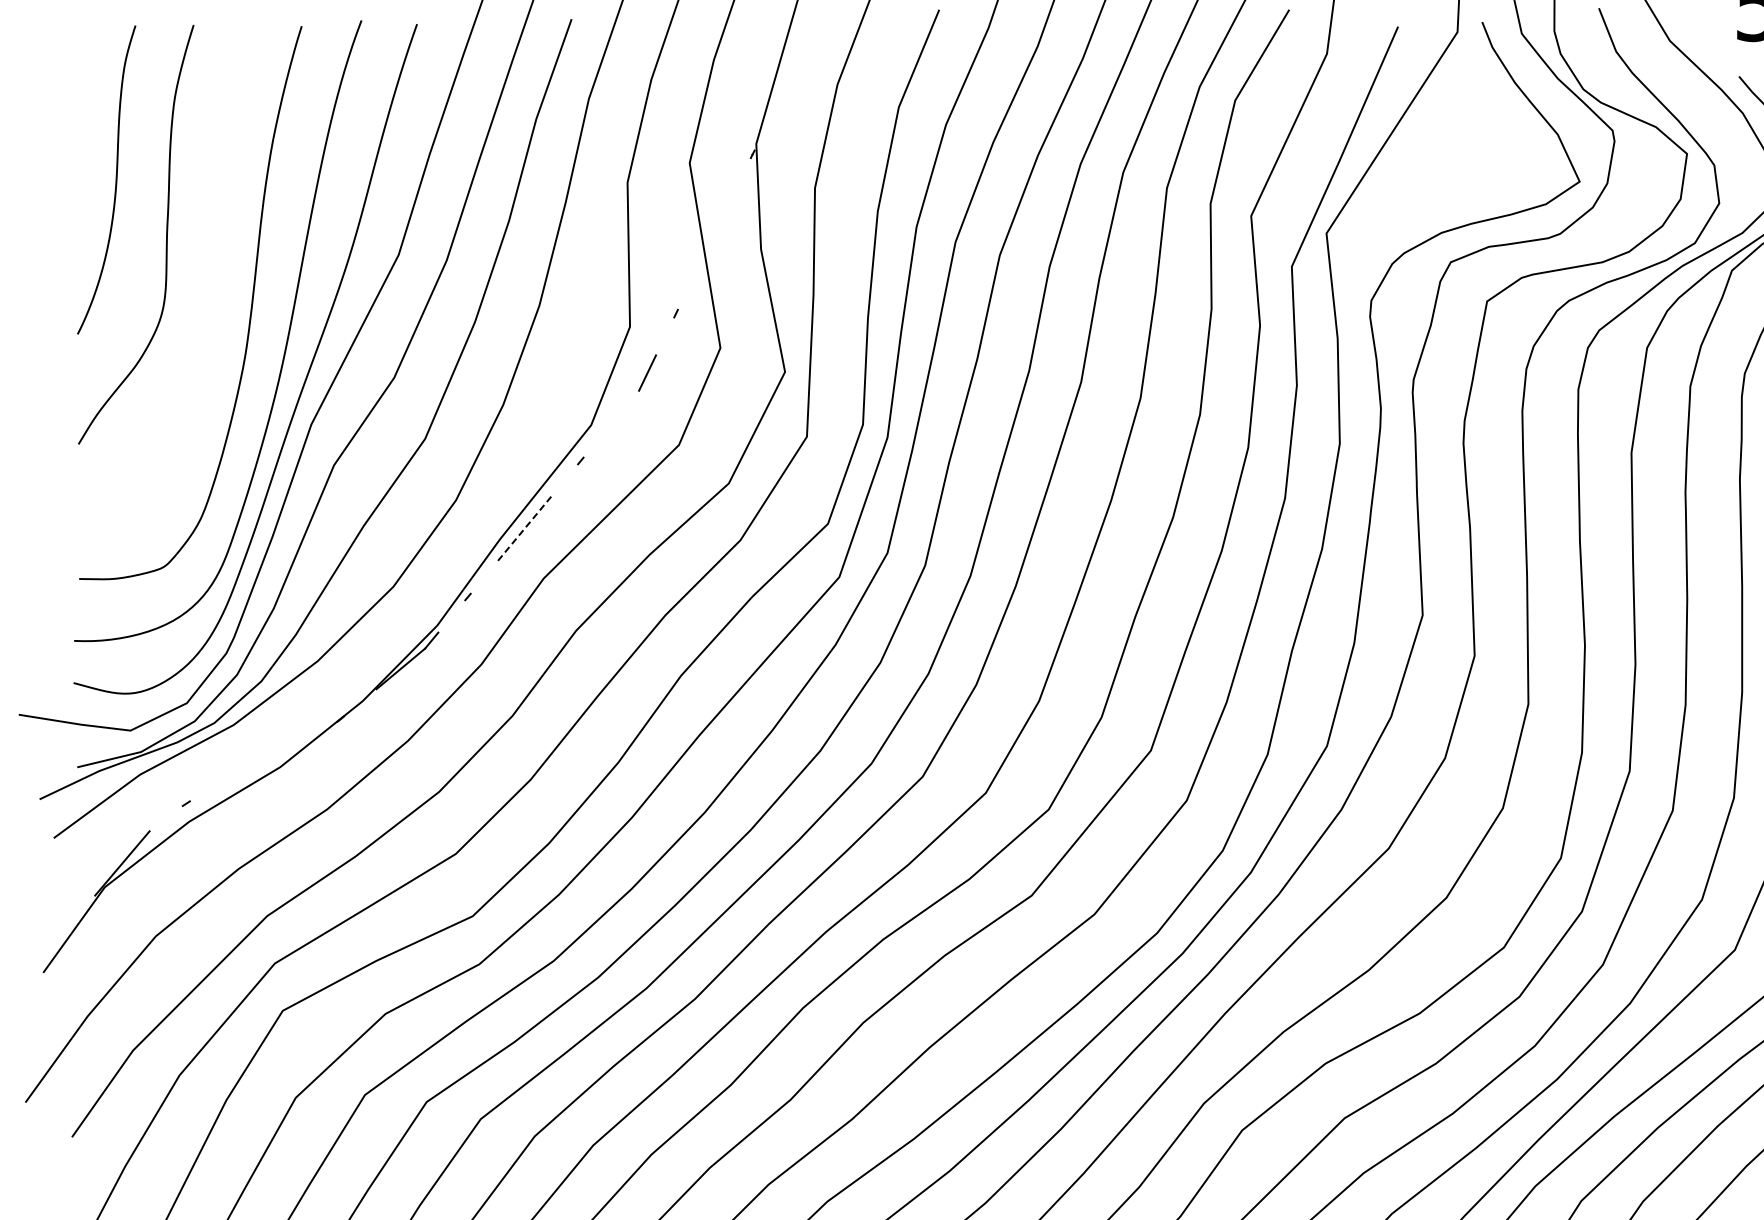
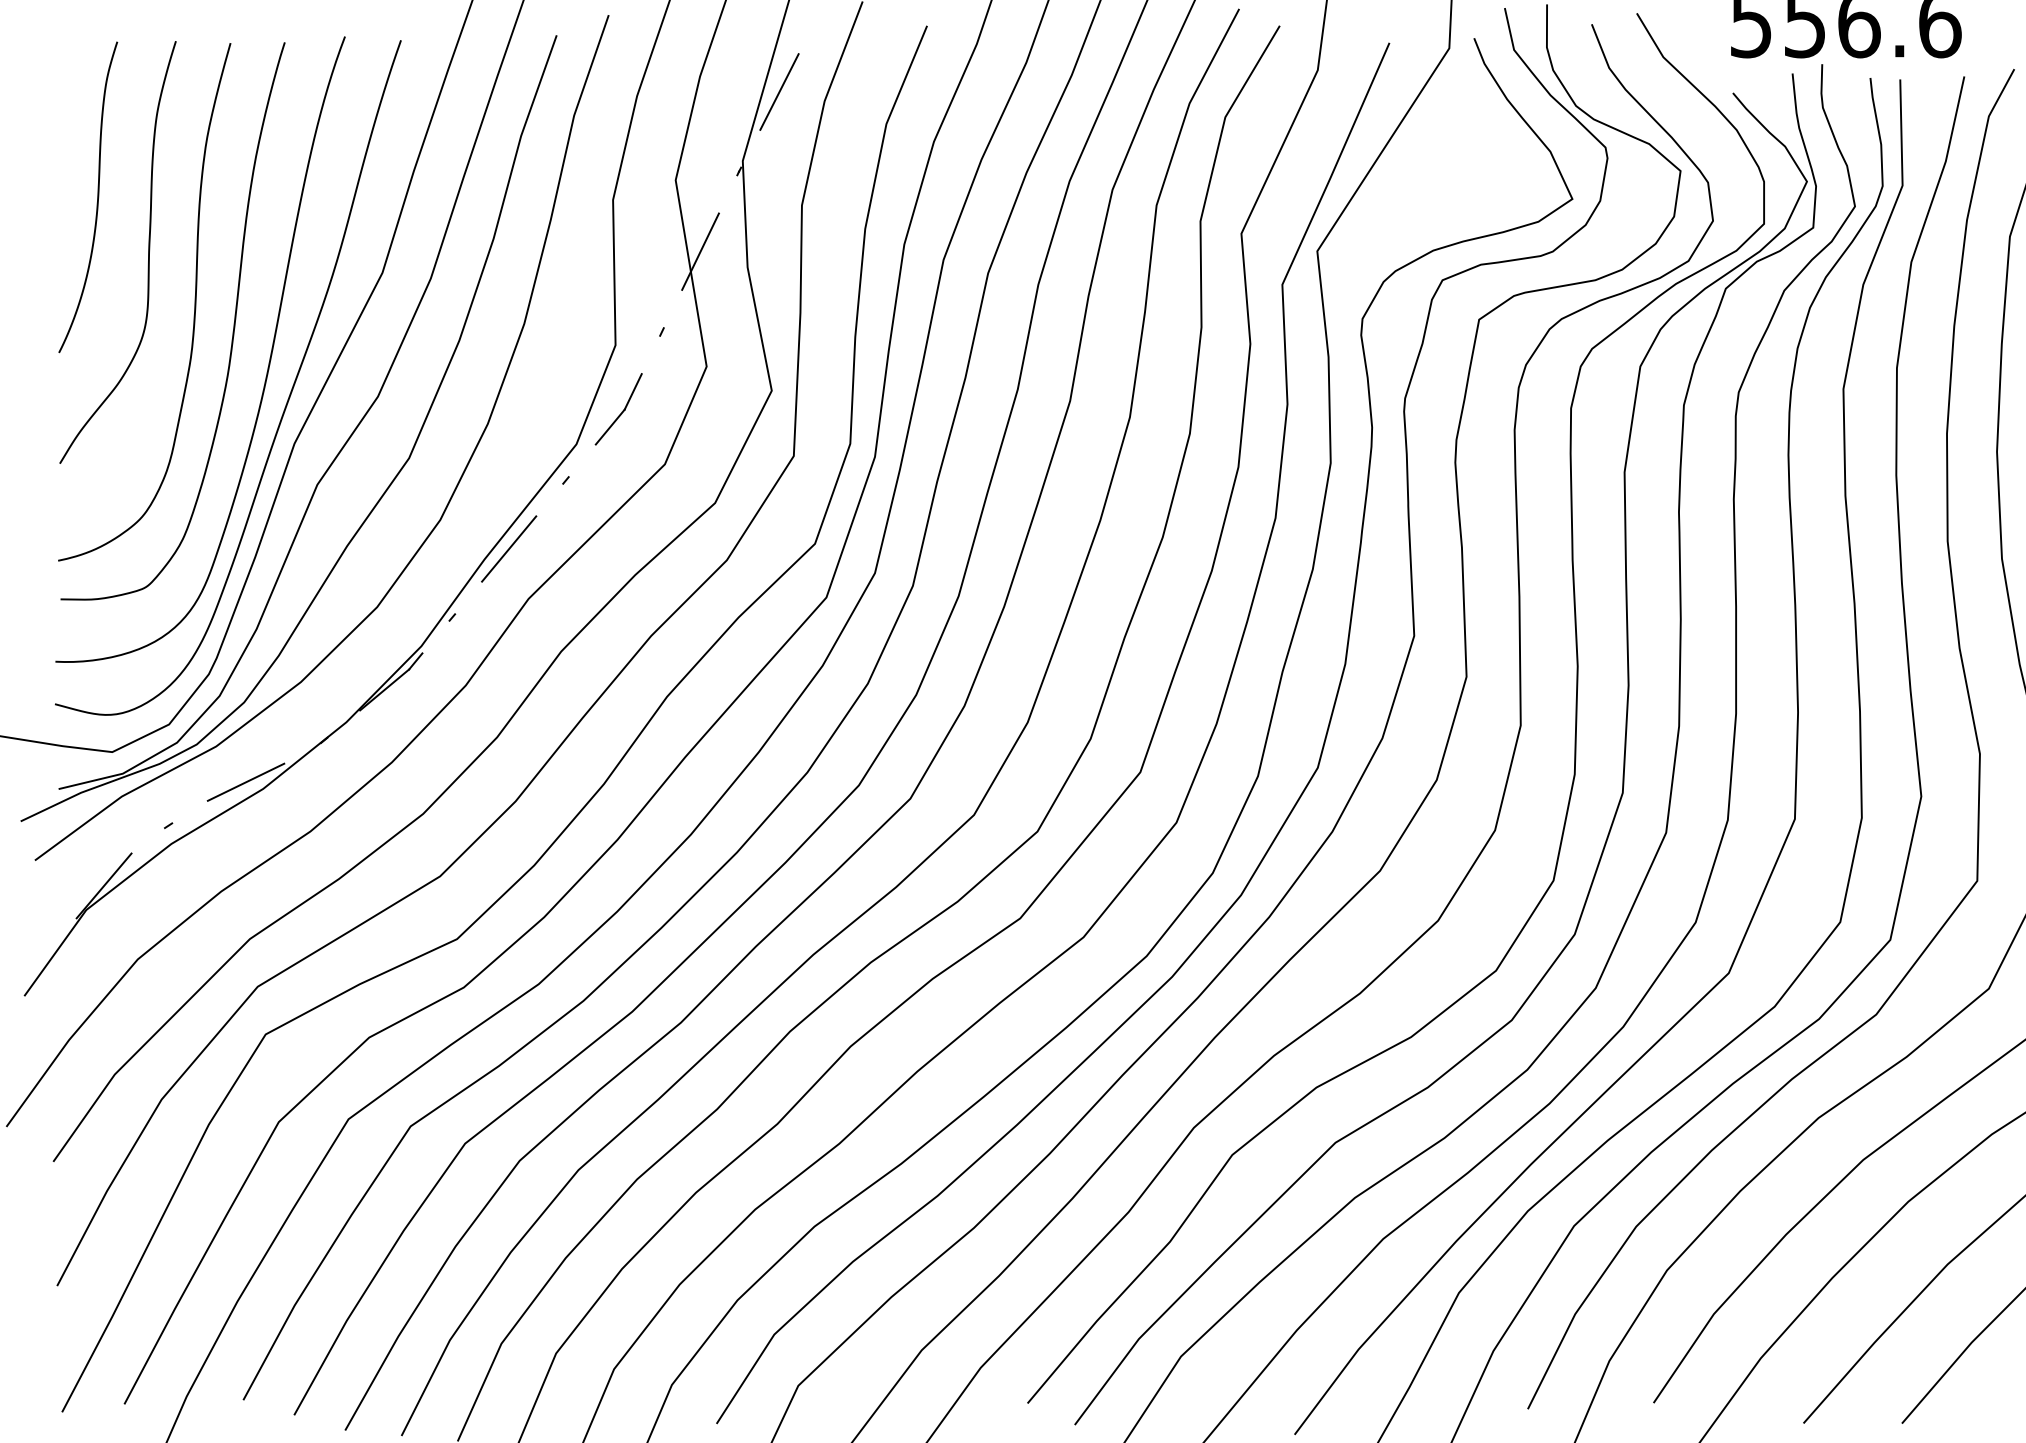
line: (792, 74) -> (779, 91), added
line: (714, 233) -> (700, 251), added
curve: (212, 284) -> (194, 302), added
line: (624, 407) -> (609, 426), added
line: (523, 529) -> (508, 549), dashed -> solid
line: (262, 759) -> (245, 781), added

